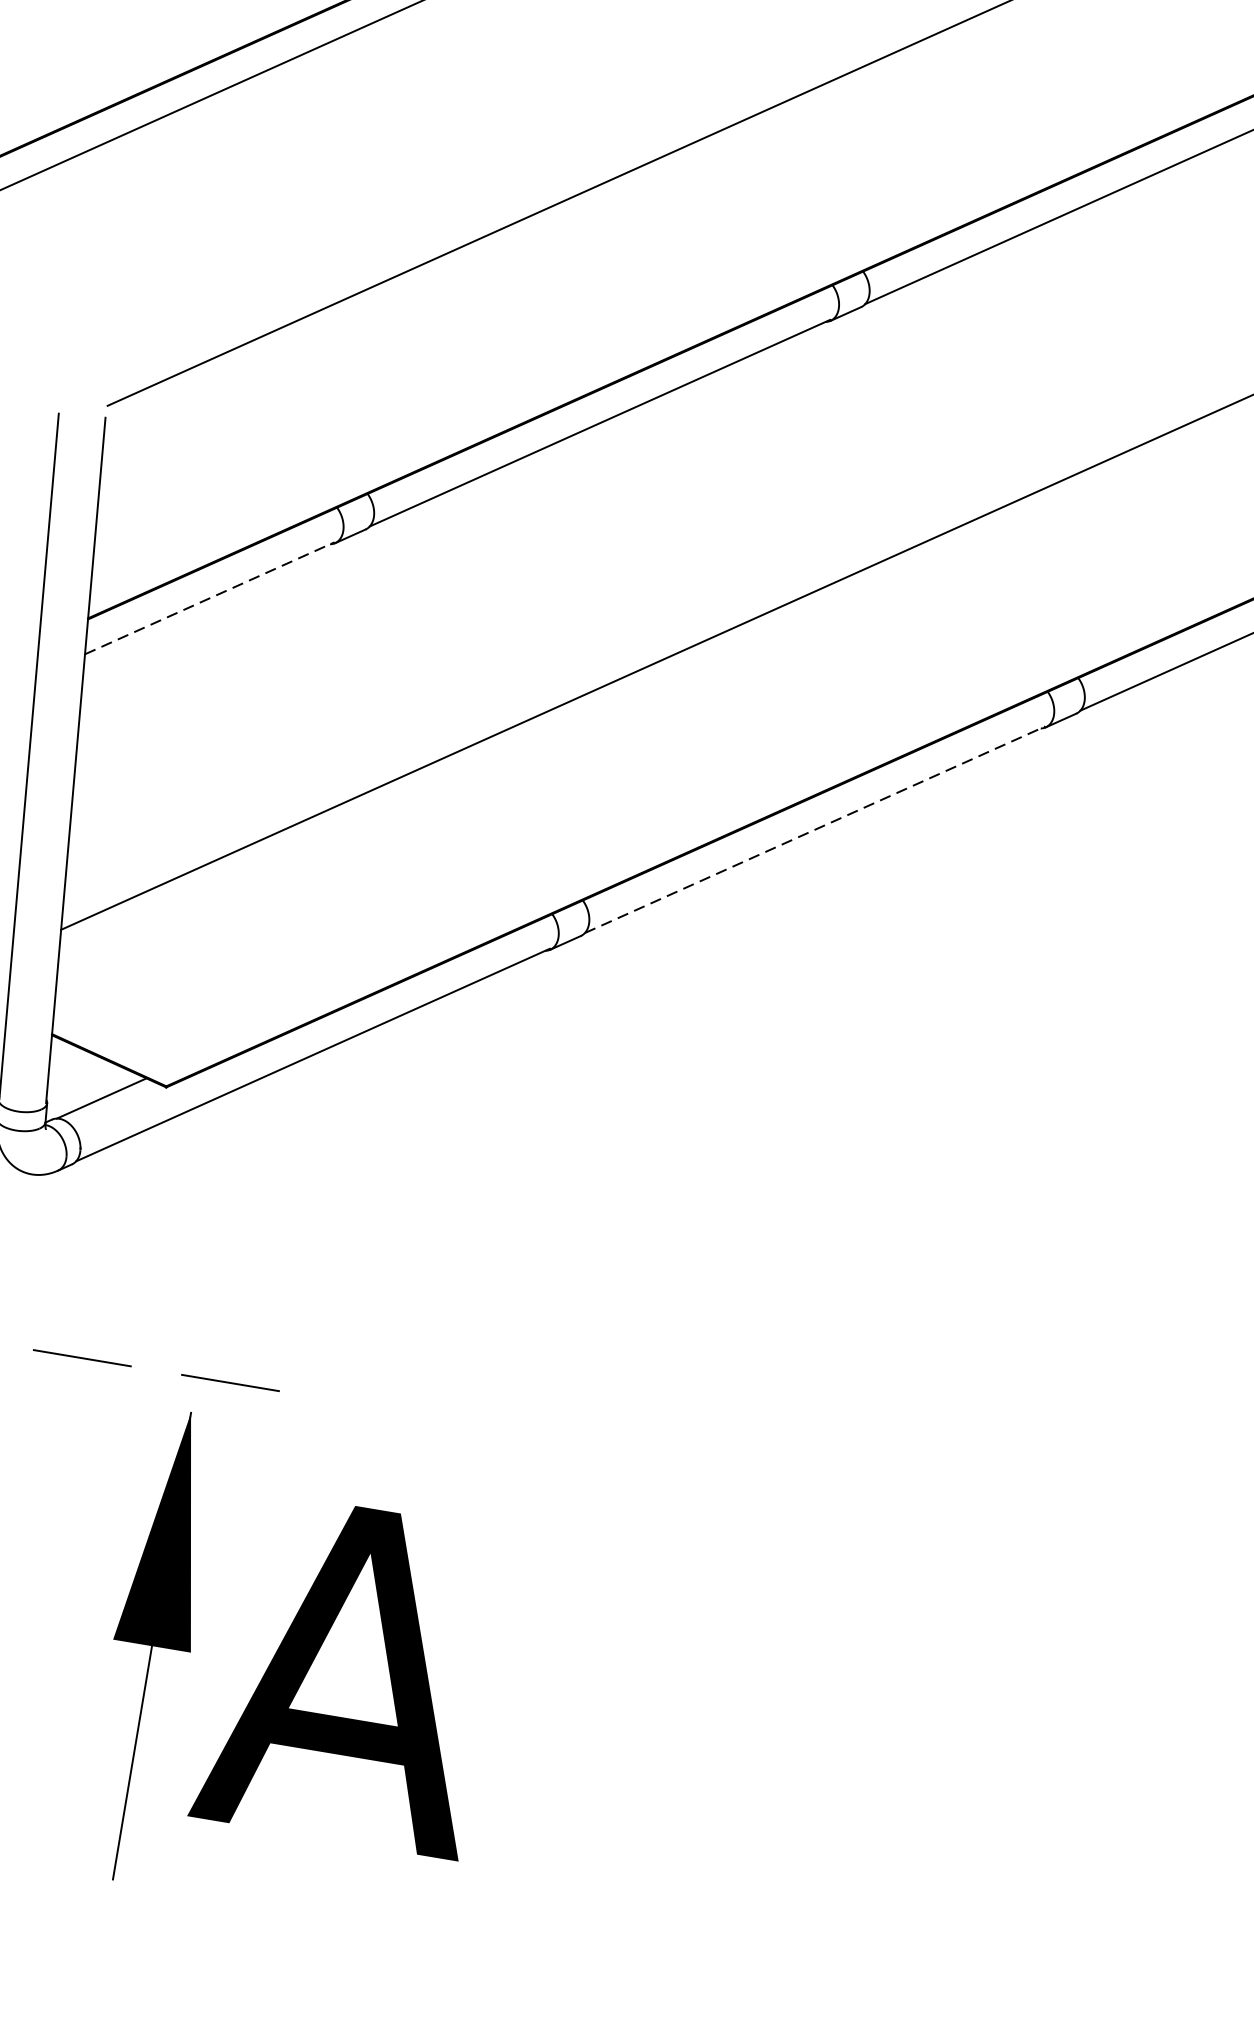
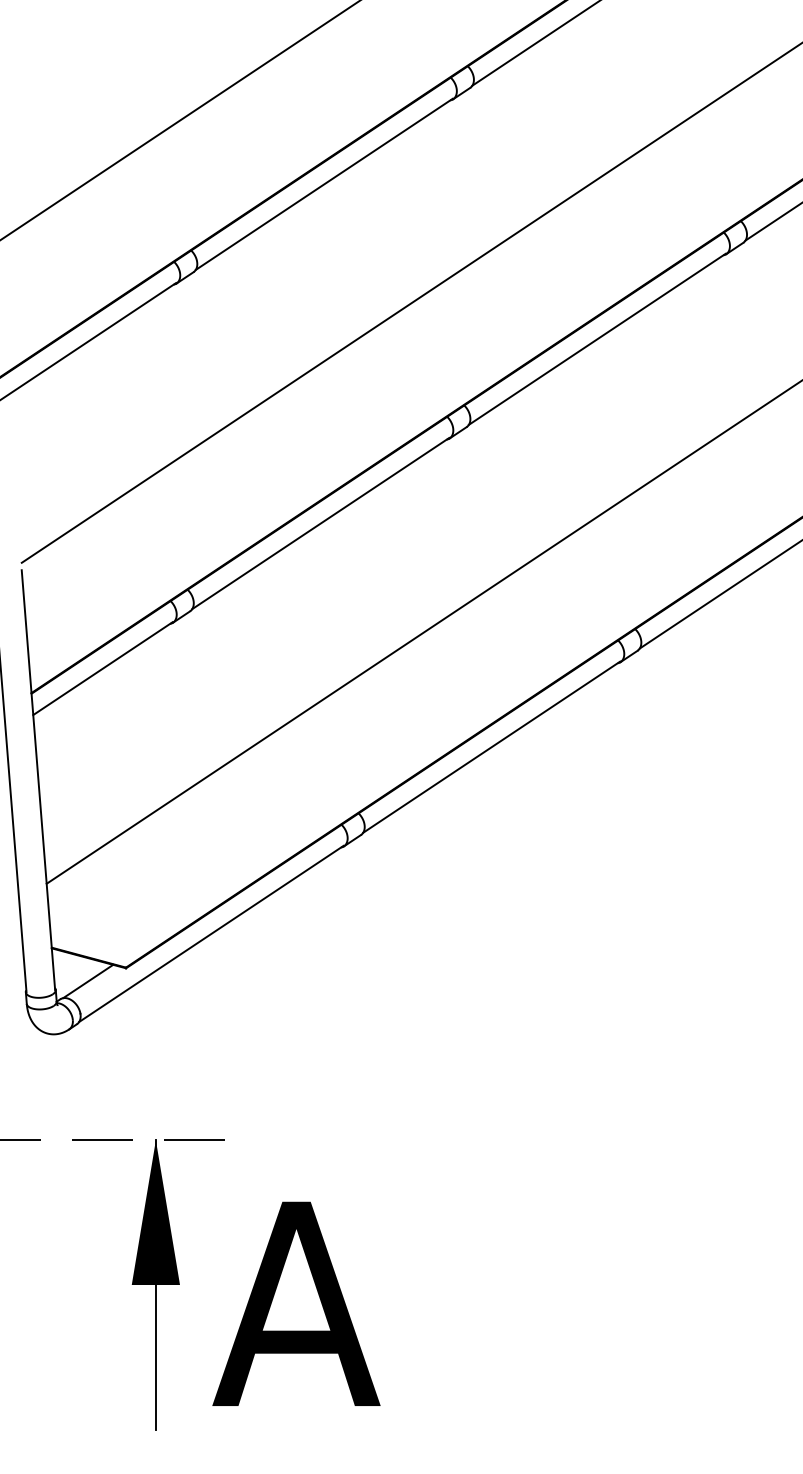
line: (209, 597) -> (102, 668), dashed -> solid
line: (816, 828) -> (492, 746), dashed -> solid
part: (151, 1645) -> (155, 1284), moved

